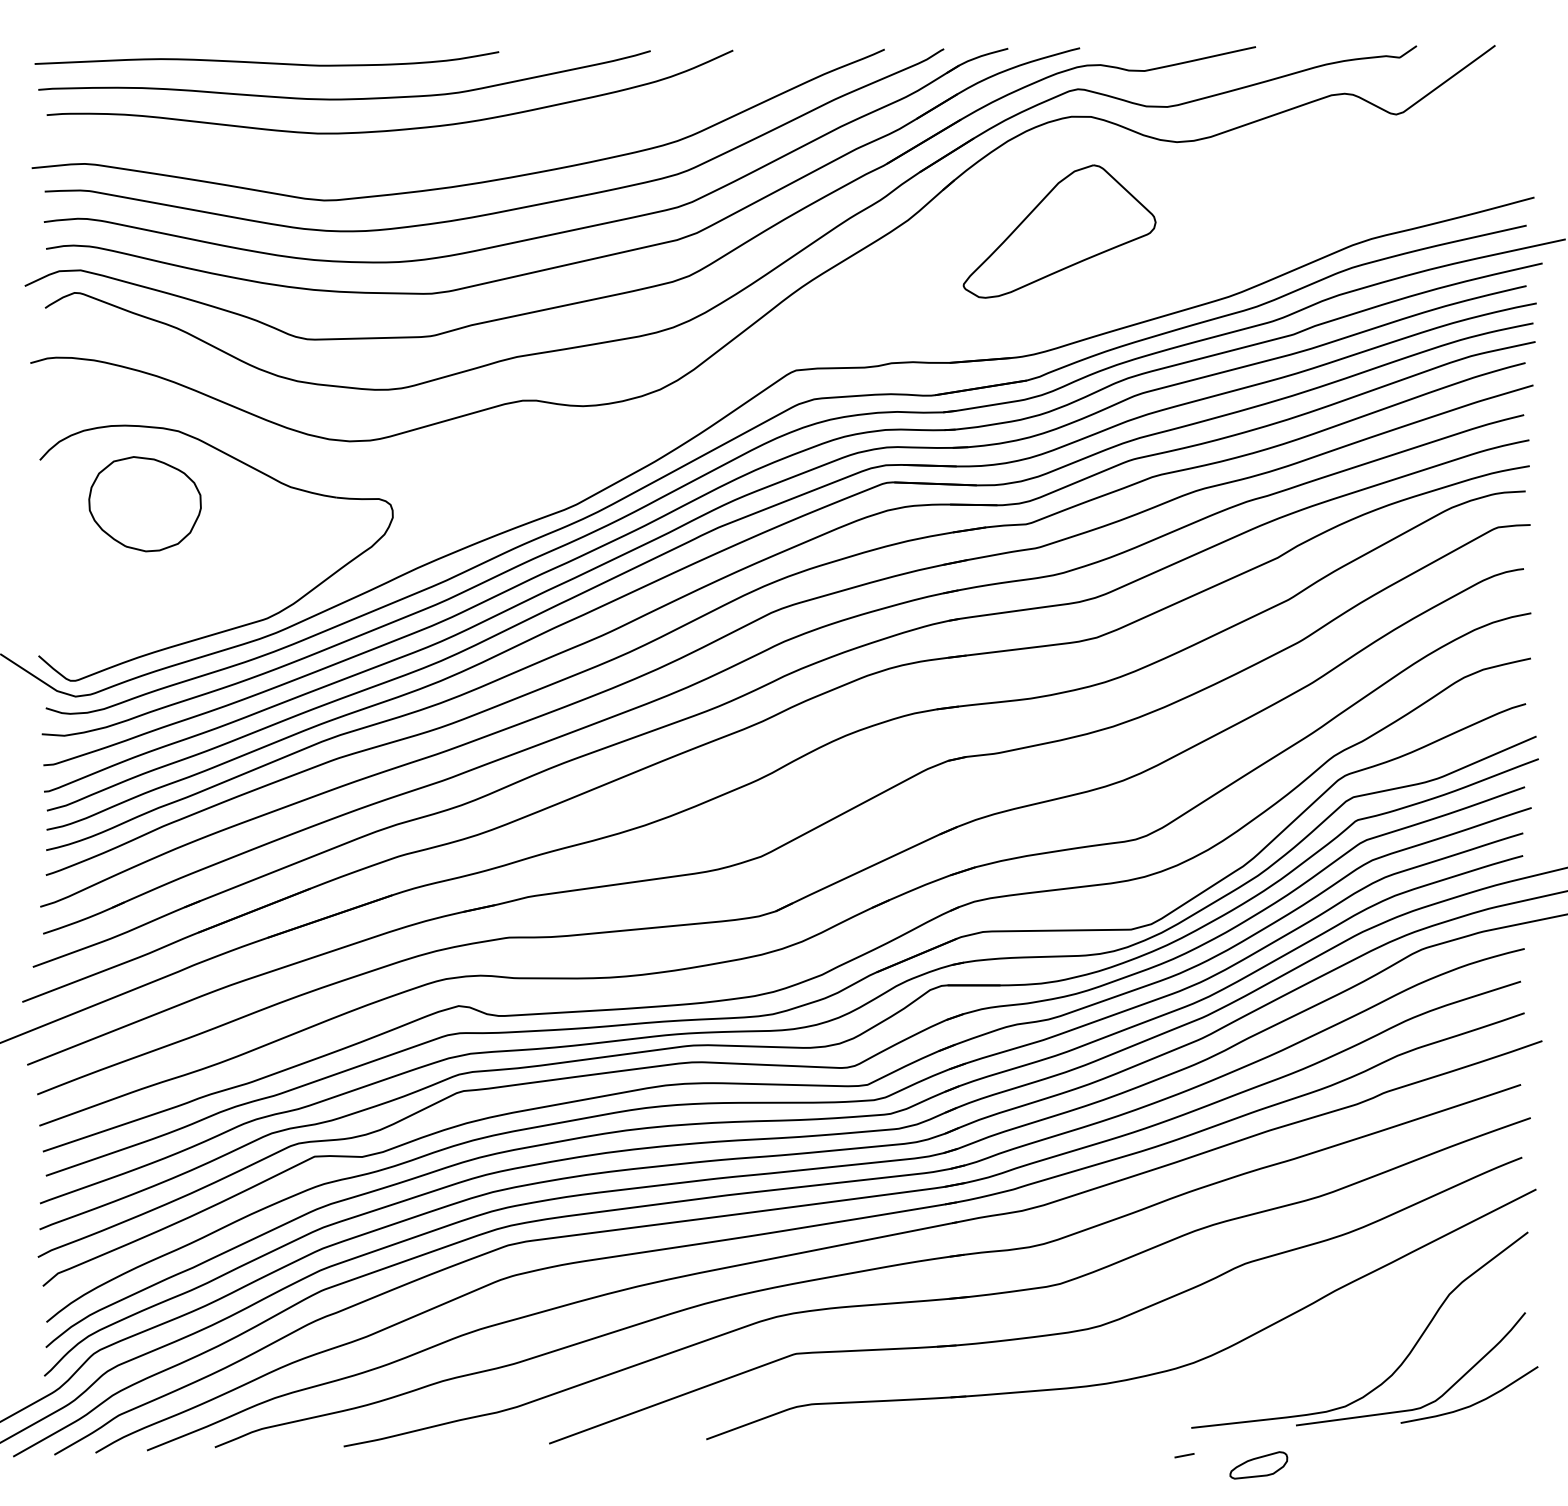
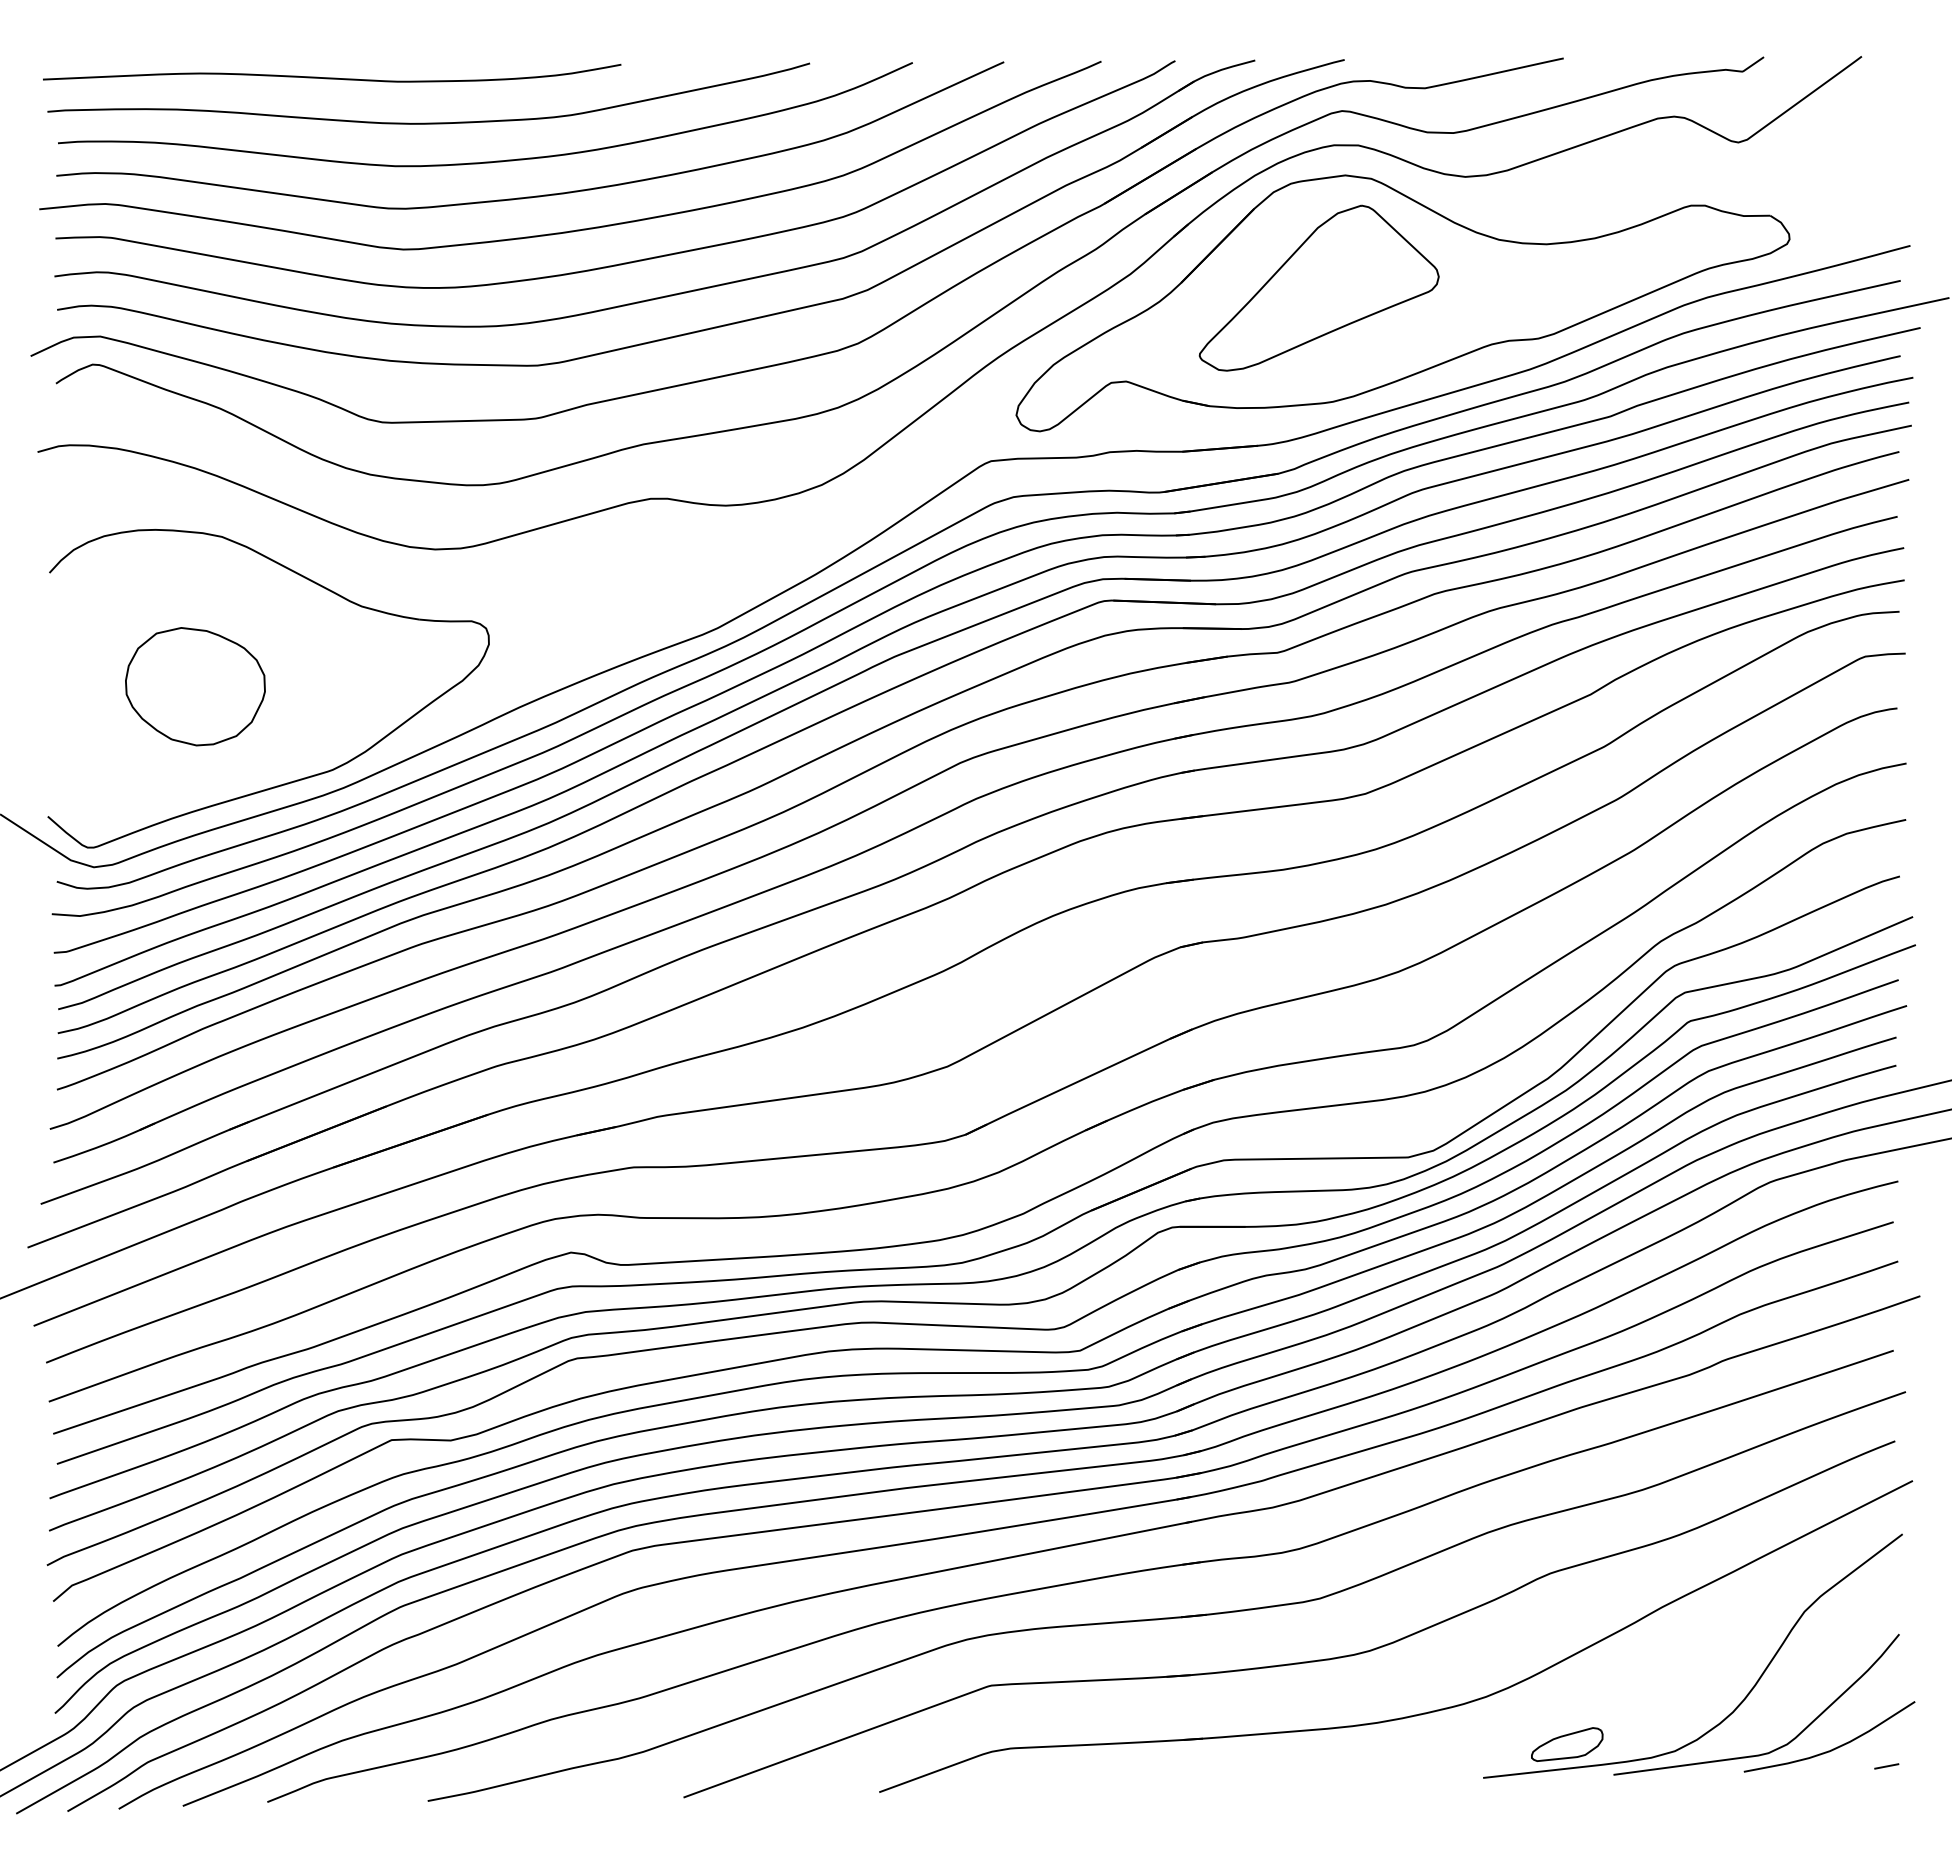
curve: (430, 157) -> (535, 195), added
part: (1126, 243) -> (1402, 303), added
part: (145, 504) -> (195, 686), moved
line: (1184, 1455) -> (1886, 1766), moved
part: (1259, 1465) -> (1567, 1744), moved

